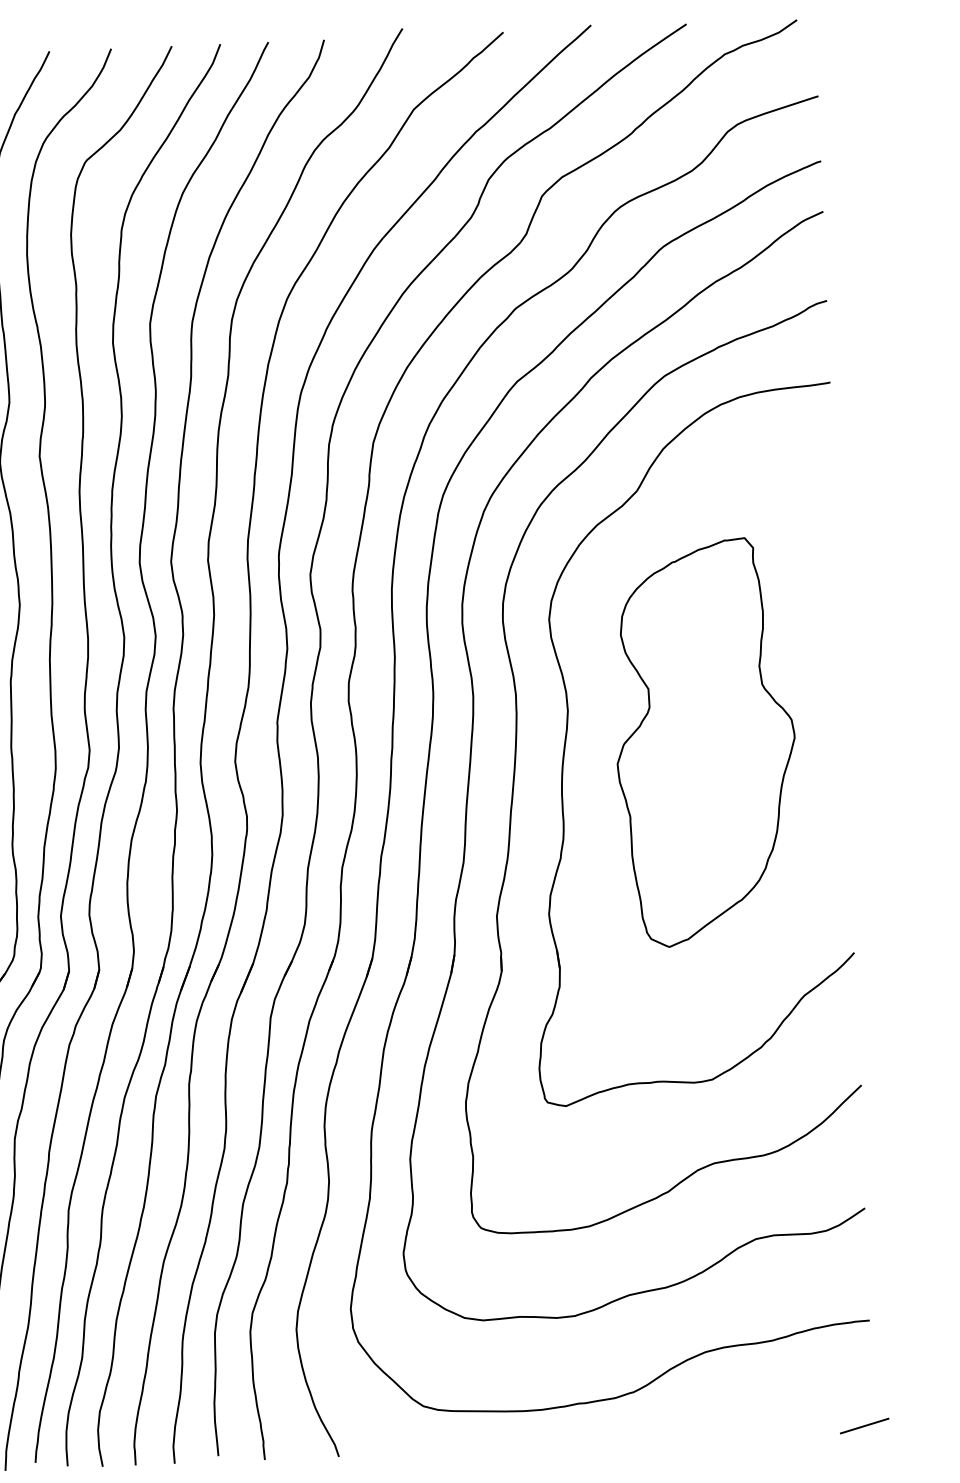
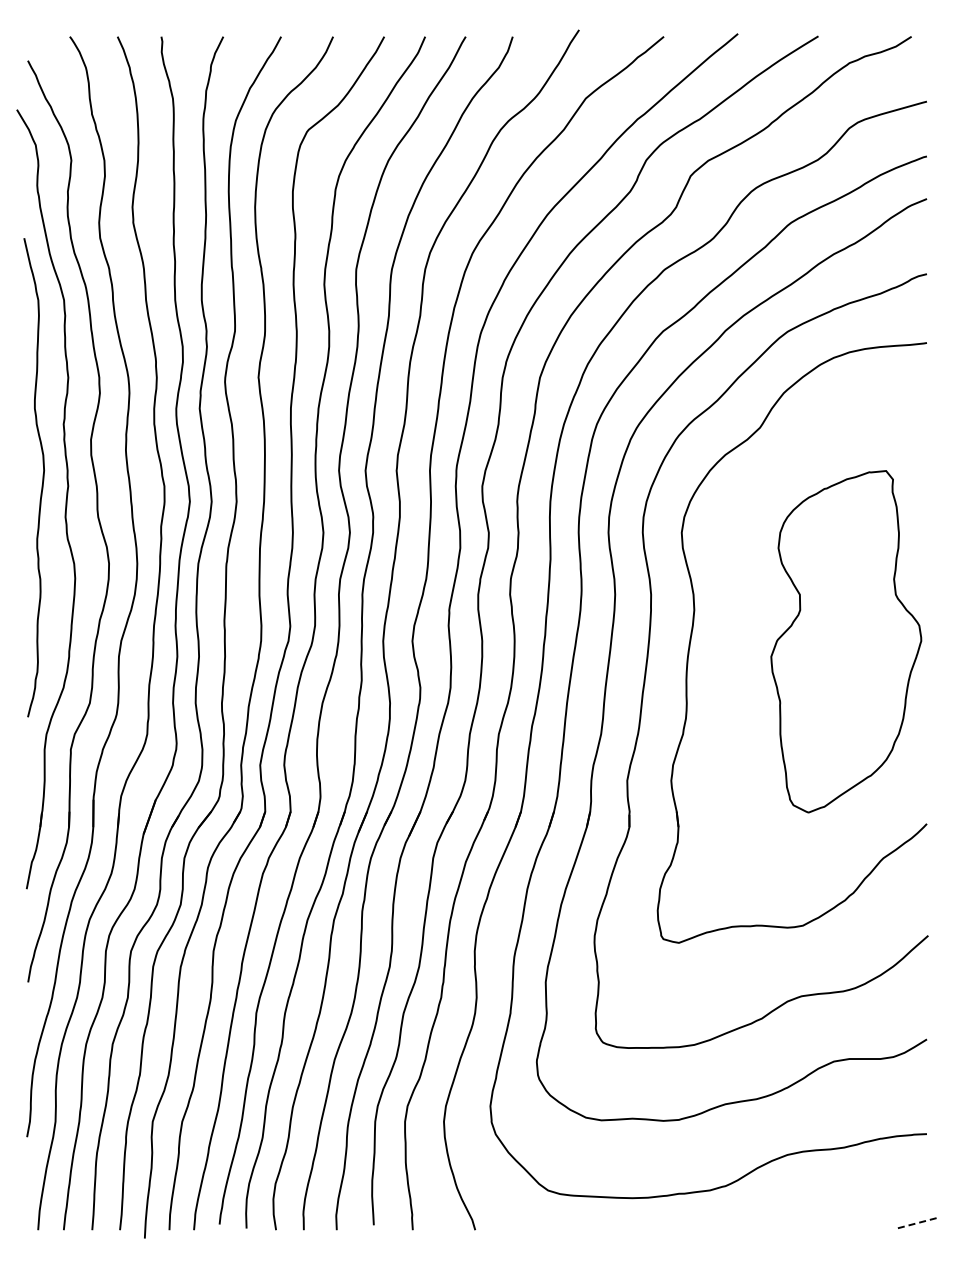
part: (706, 742) -> (846, 641), moved
line: (864, 1425) -> (918, 1222), solid -> dashed

